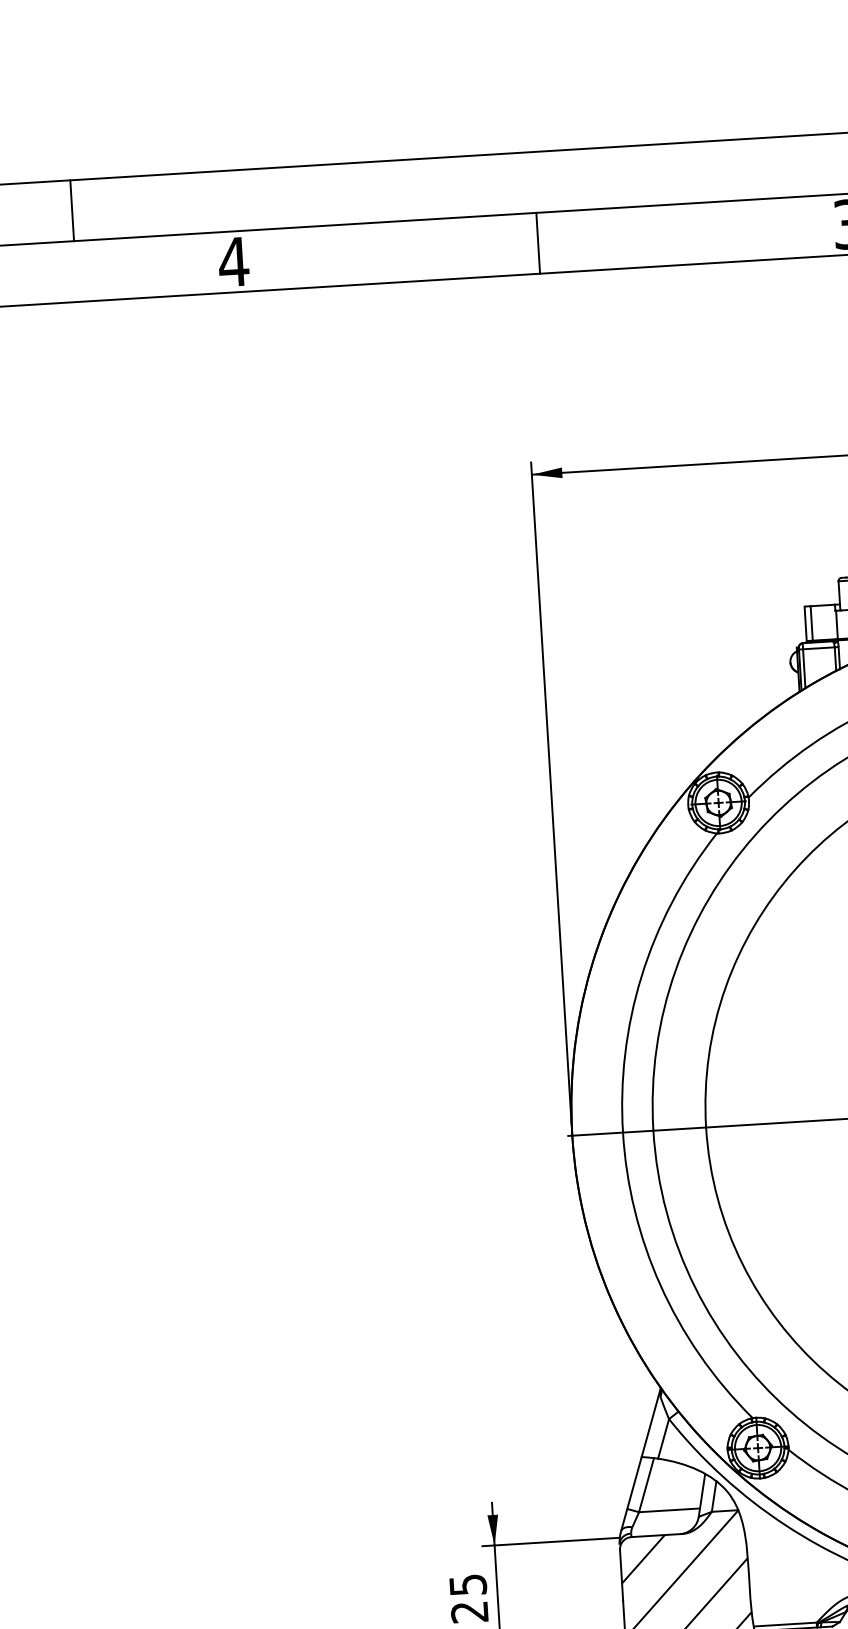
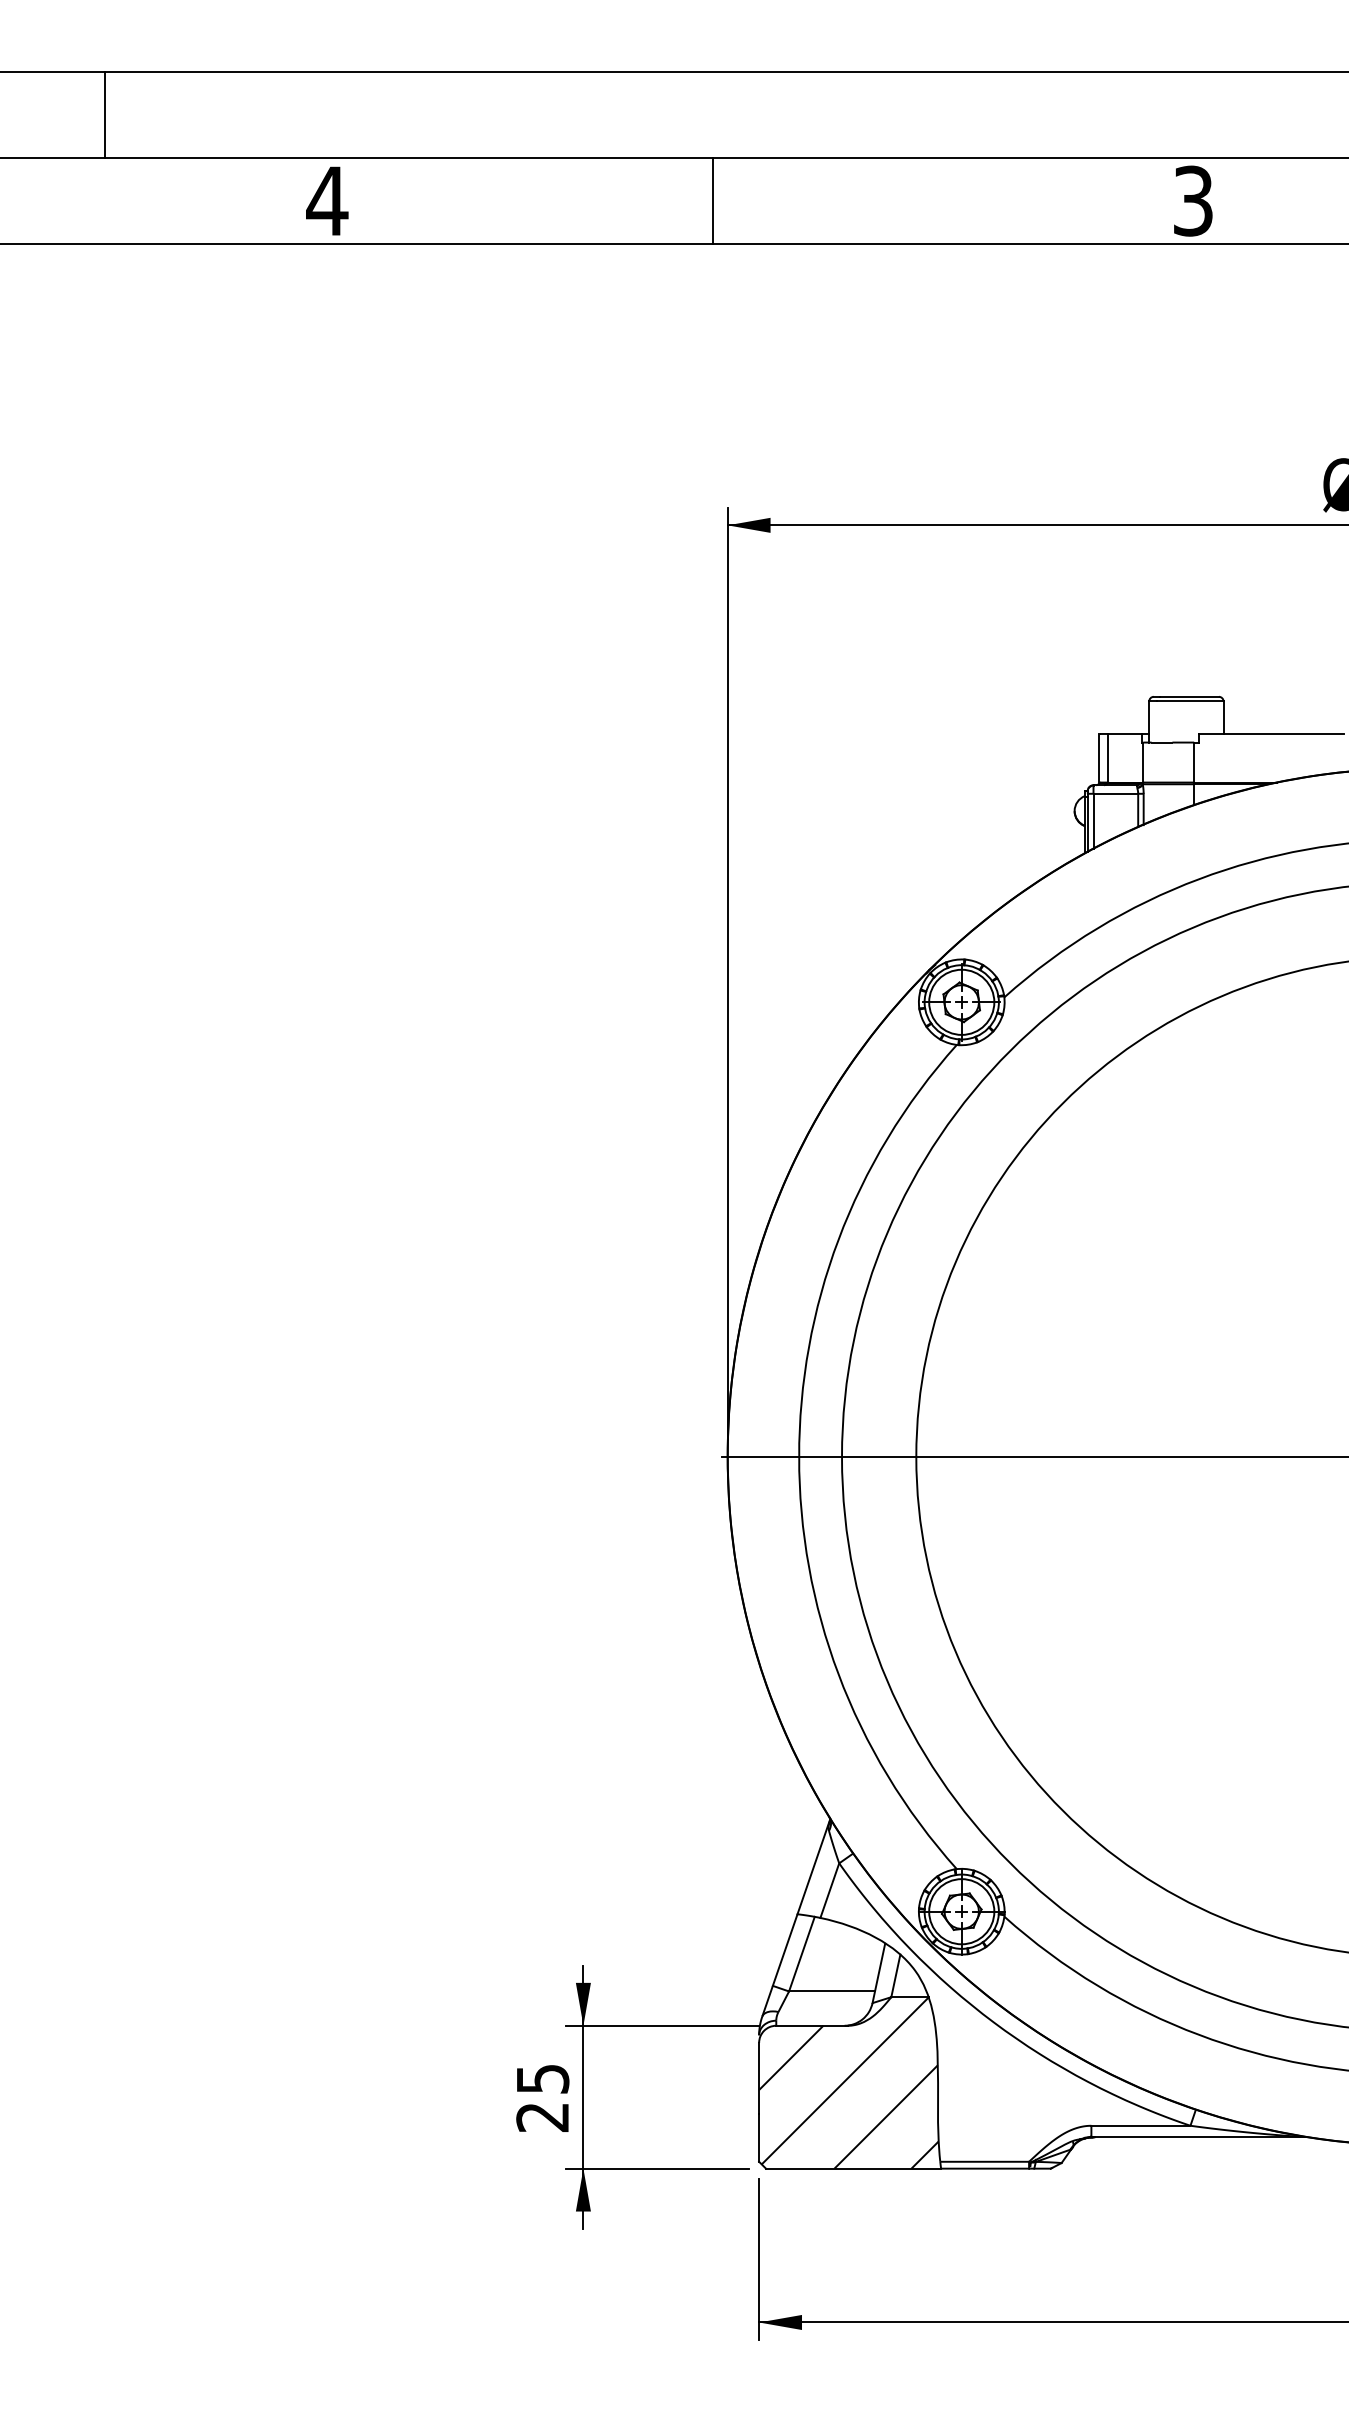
line: (538, 242) -> (713, 200), moved

